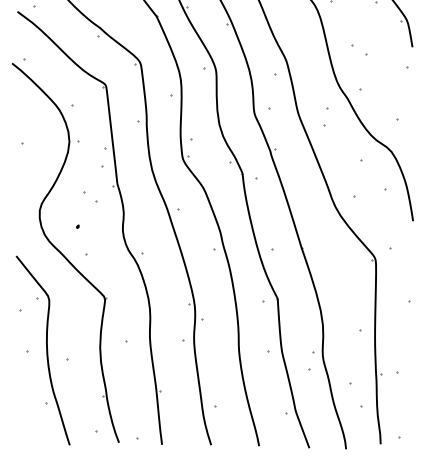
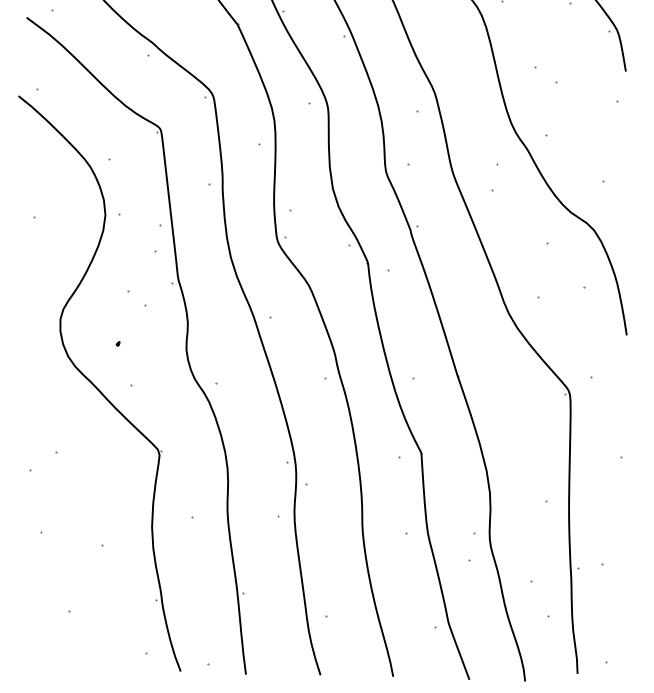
curve: (46, 350) -> (70, 531), removed

